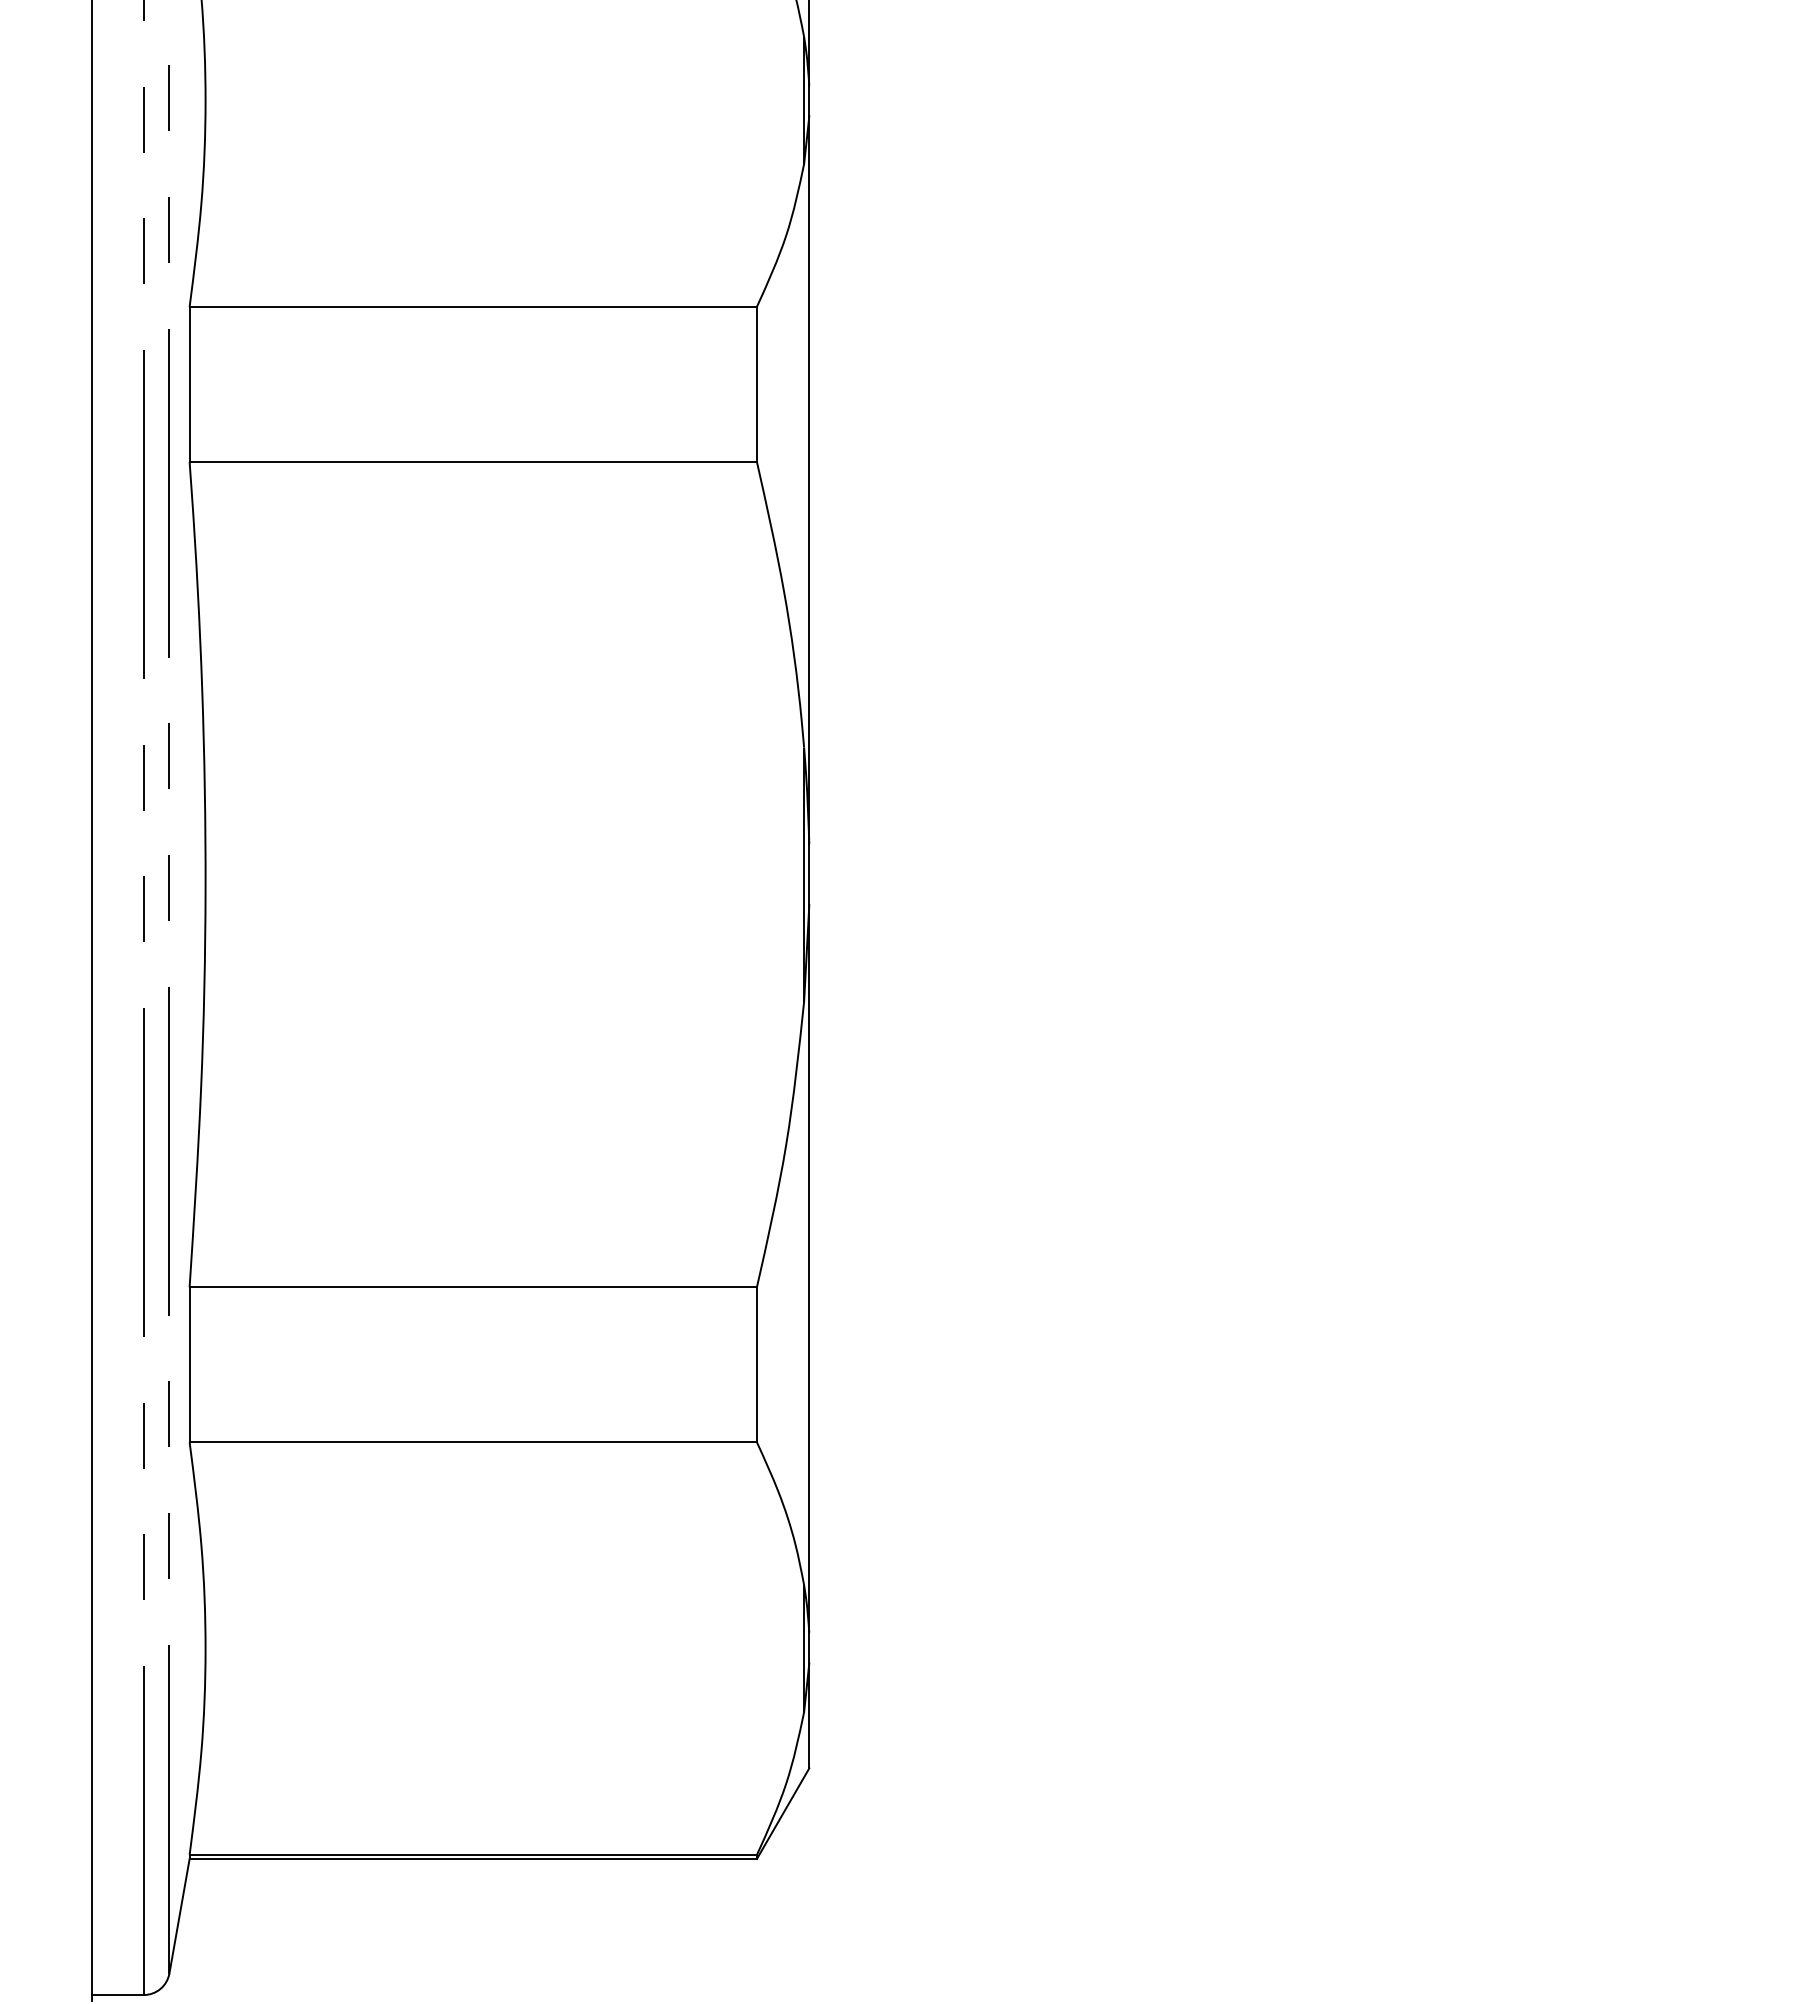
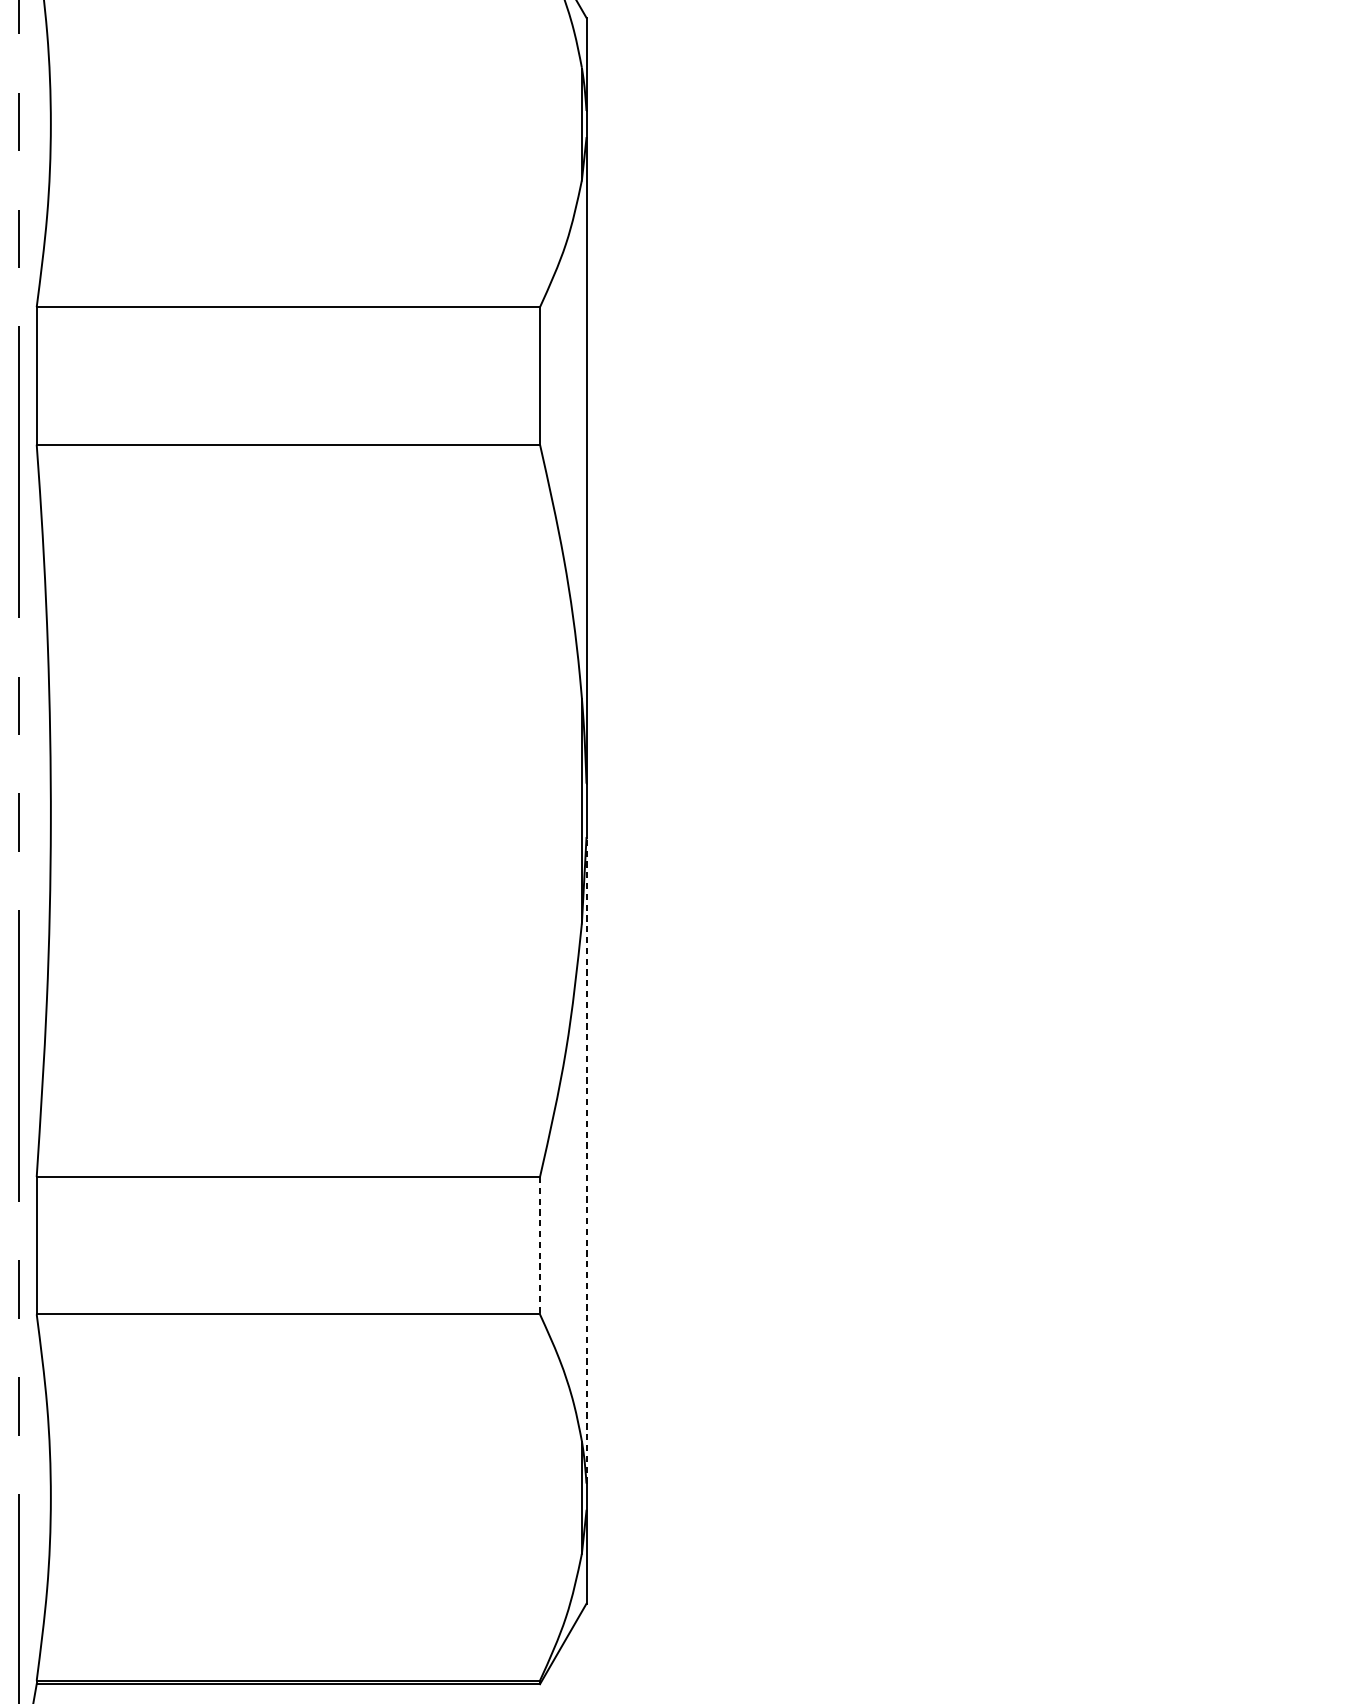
line: (809, 1269) -> (586, 1161), solid -> dashed
line: (756, 1364) -> (539, 1245), solid -> dashed

